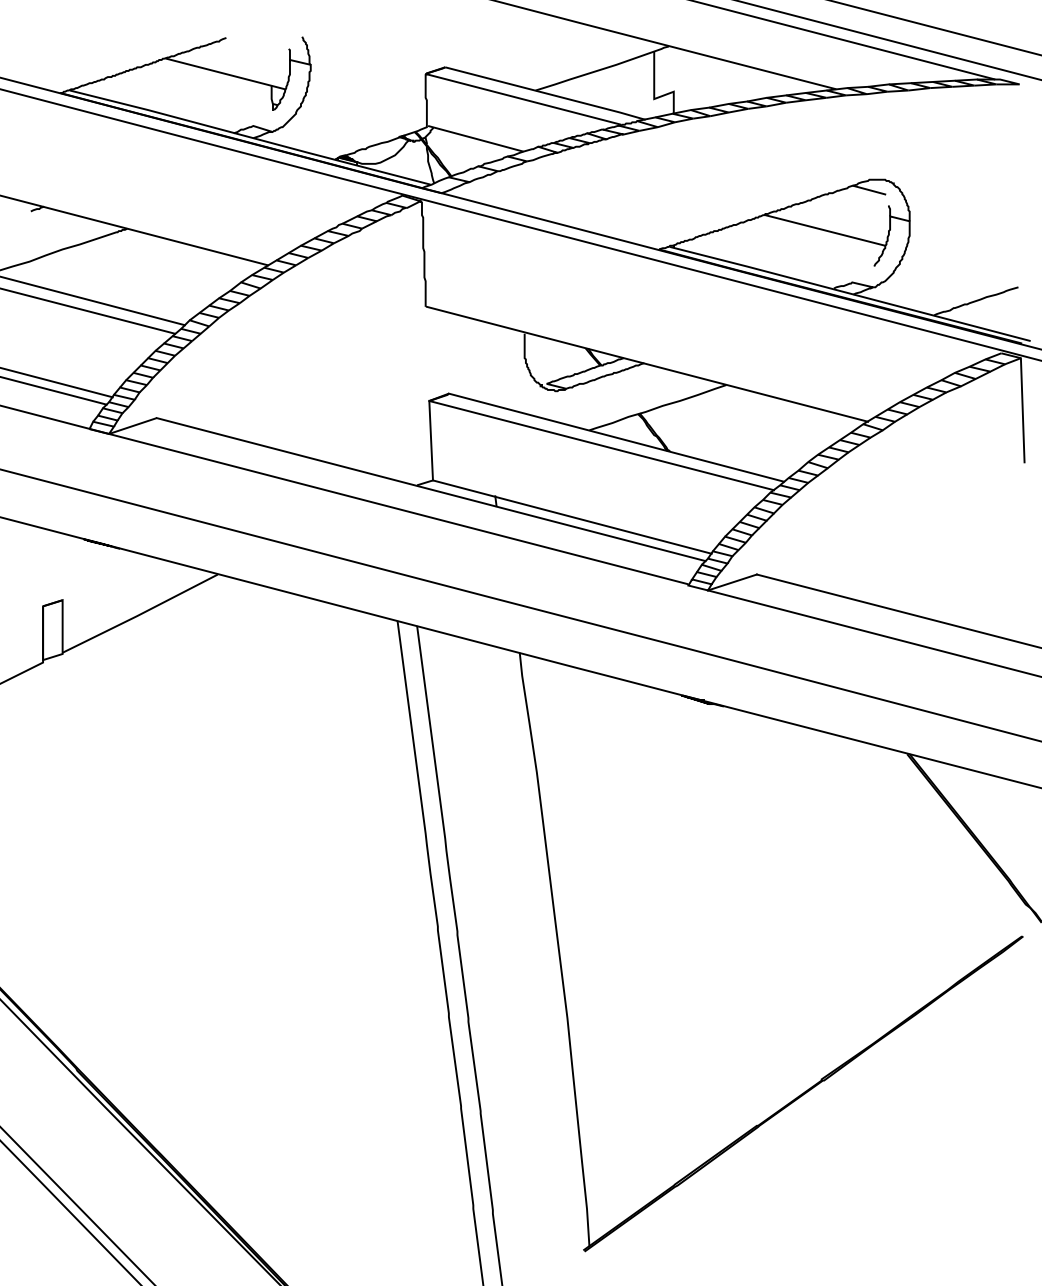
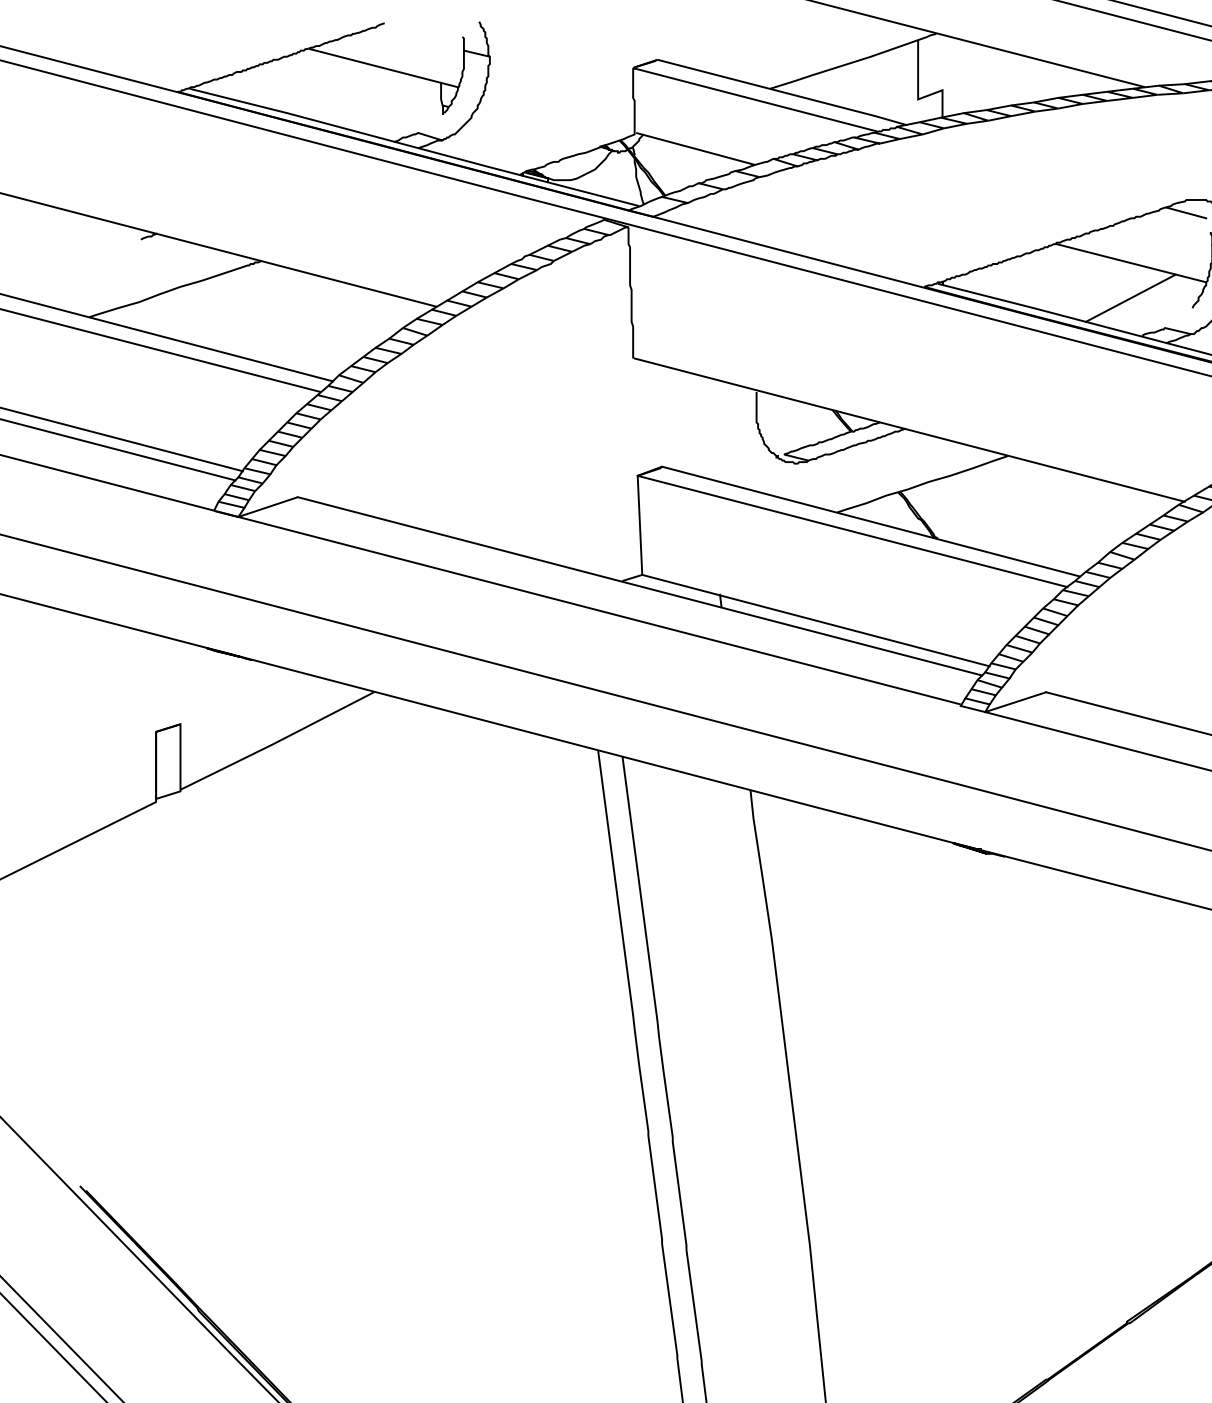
line: (824, 258) -> (1130, 298), added

